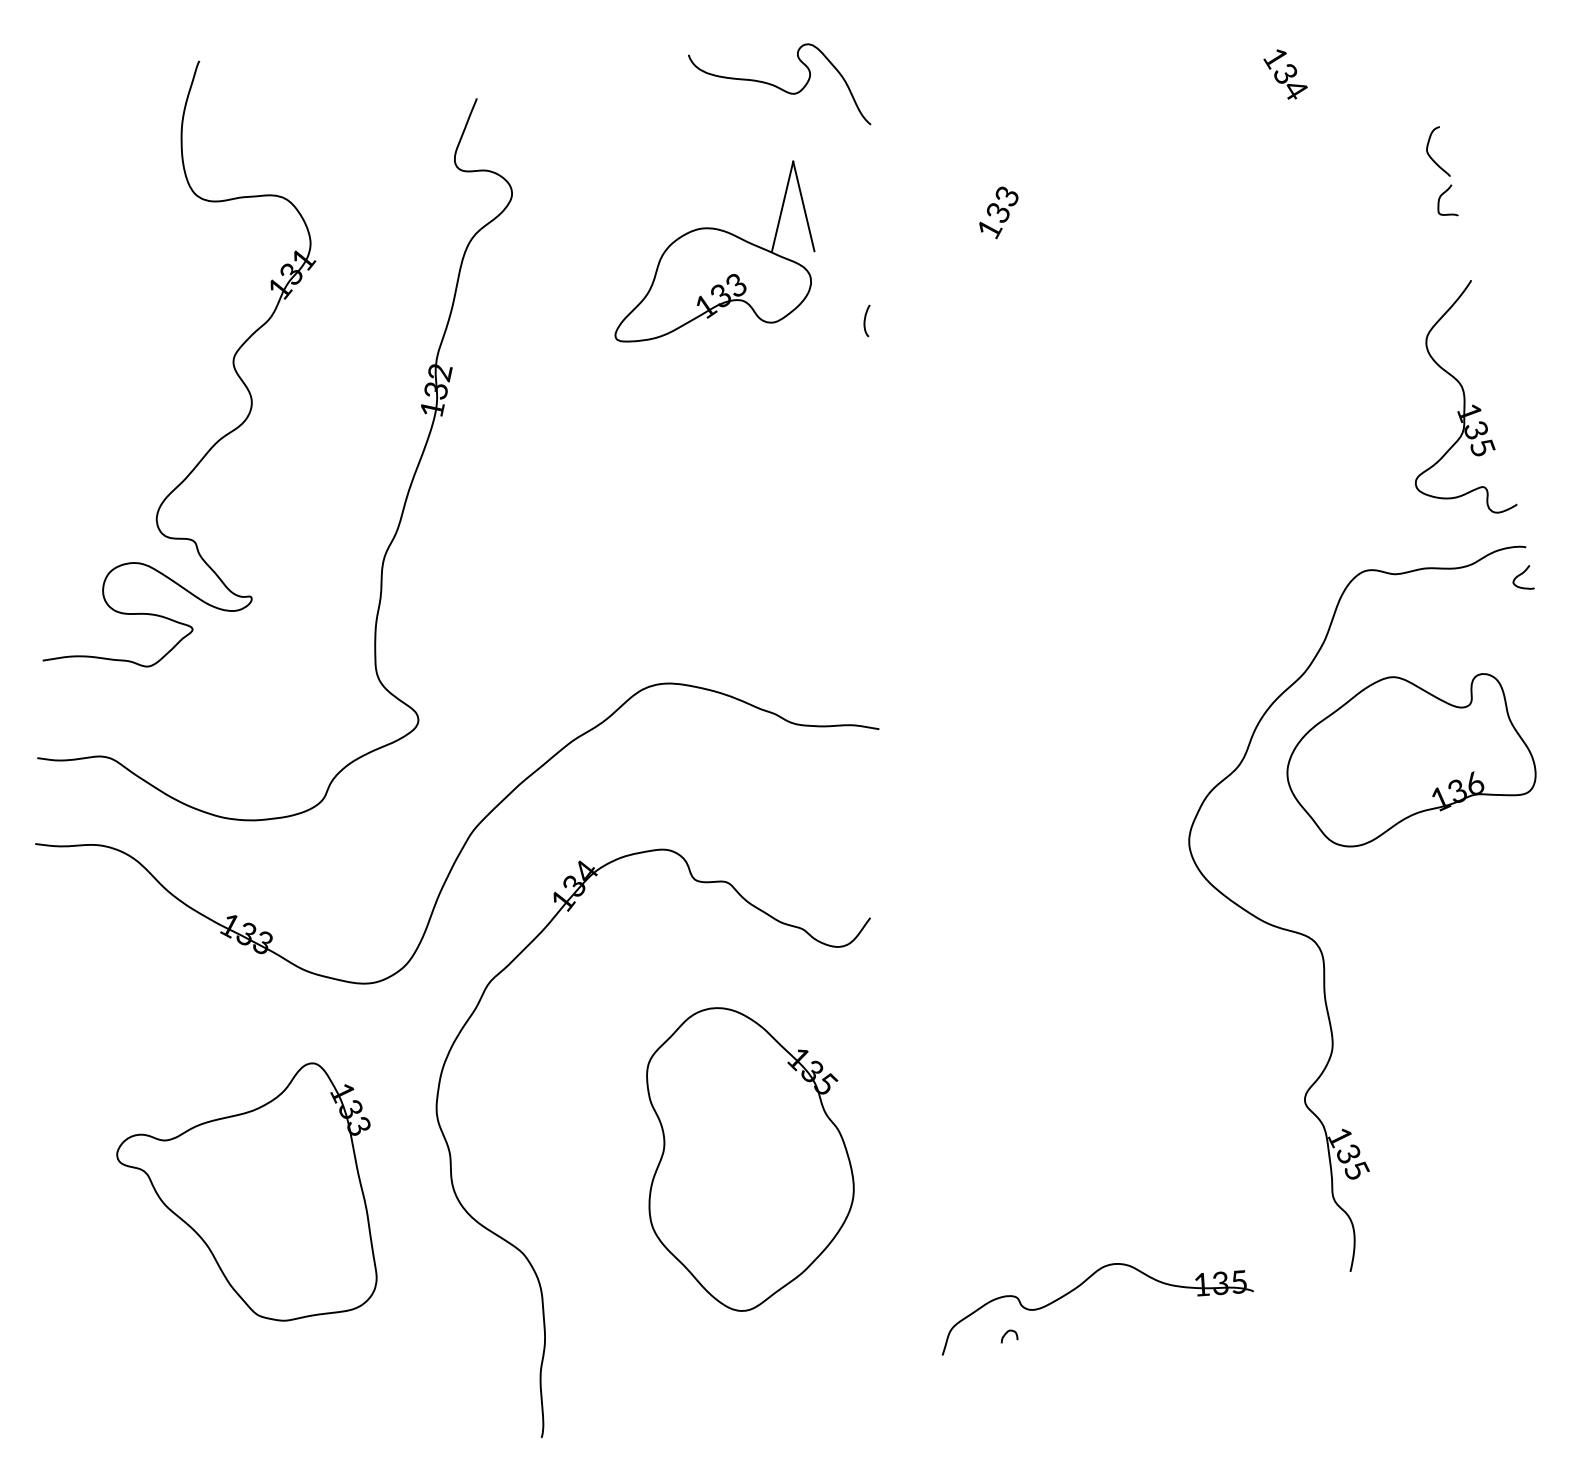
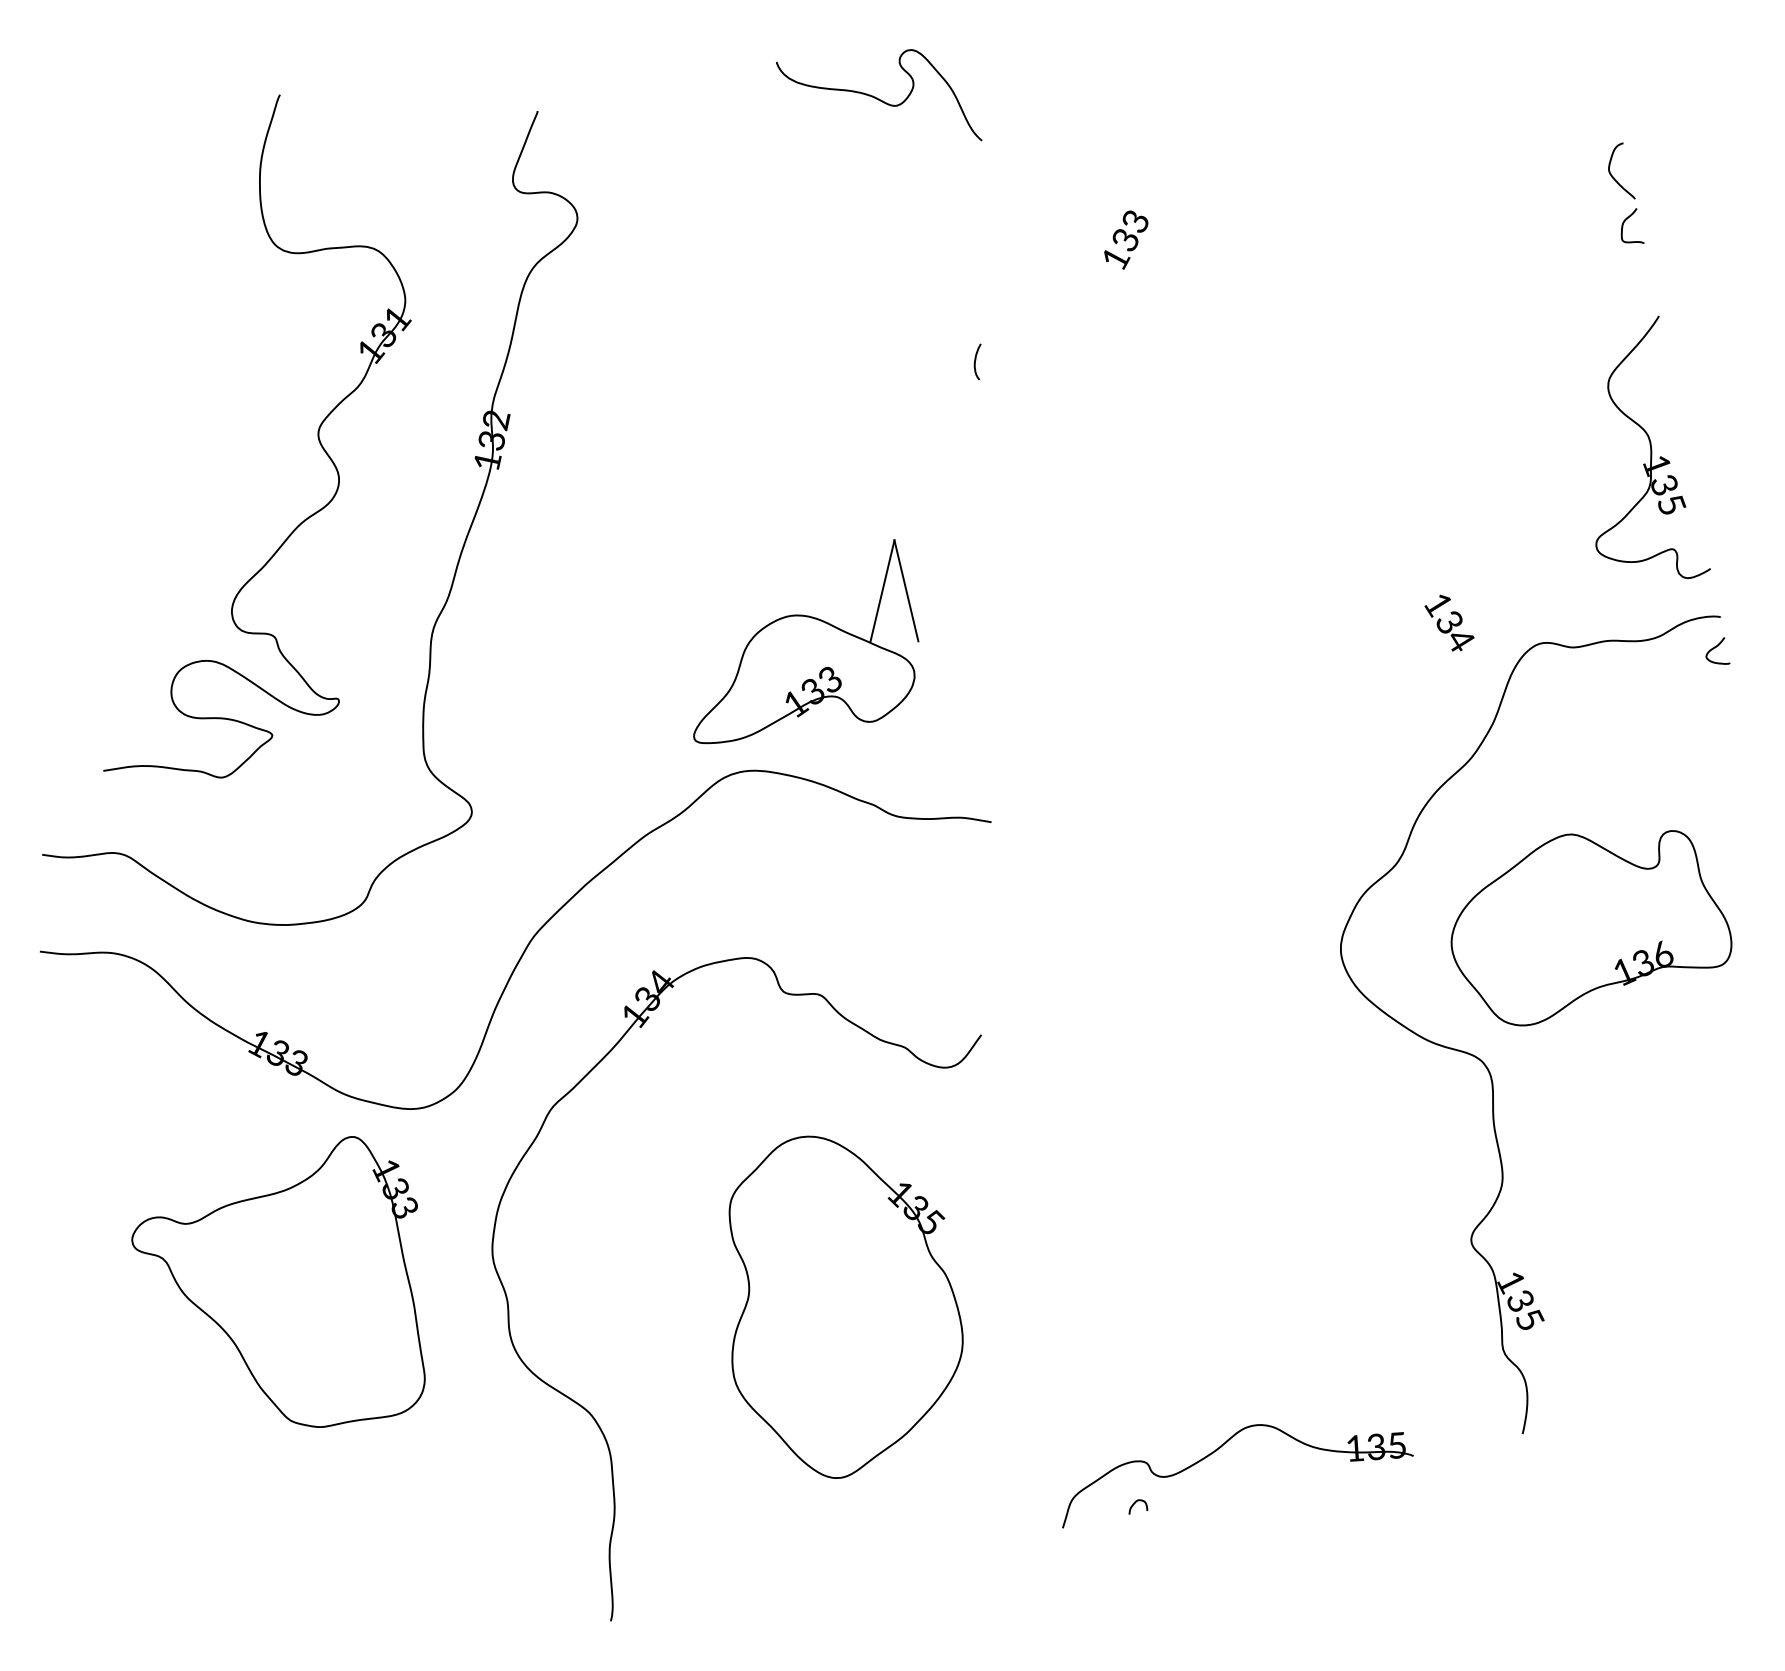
text: (1285, 73) -> (1449, 622), moved
part: (715, 251) -> (806, 641), moved
part: (232, 364) -> (317, 436), moved
part: (1411, 760) -> (1591, 928), moved
part: (246, 1191) -> (278, 1281), moved

